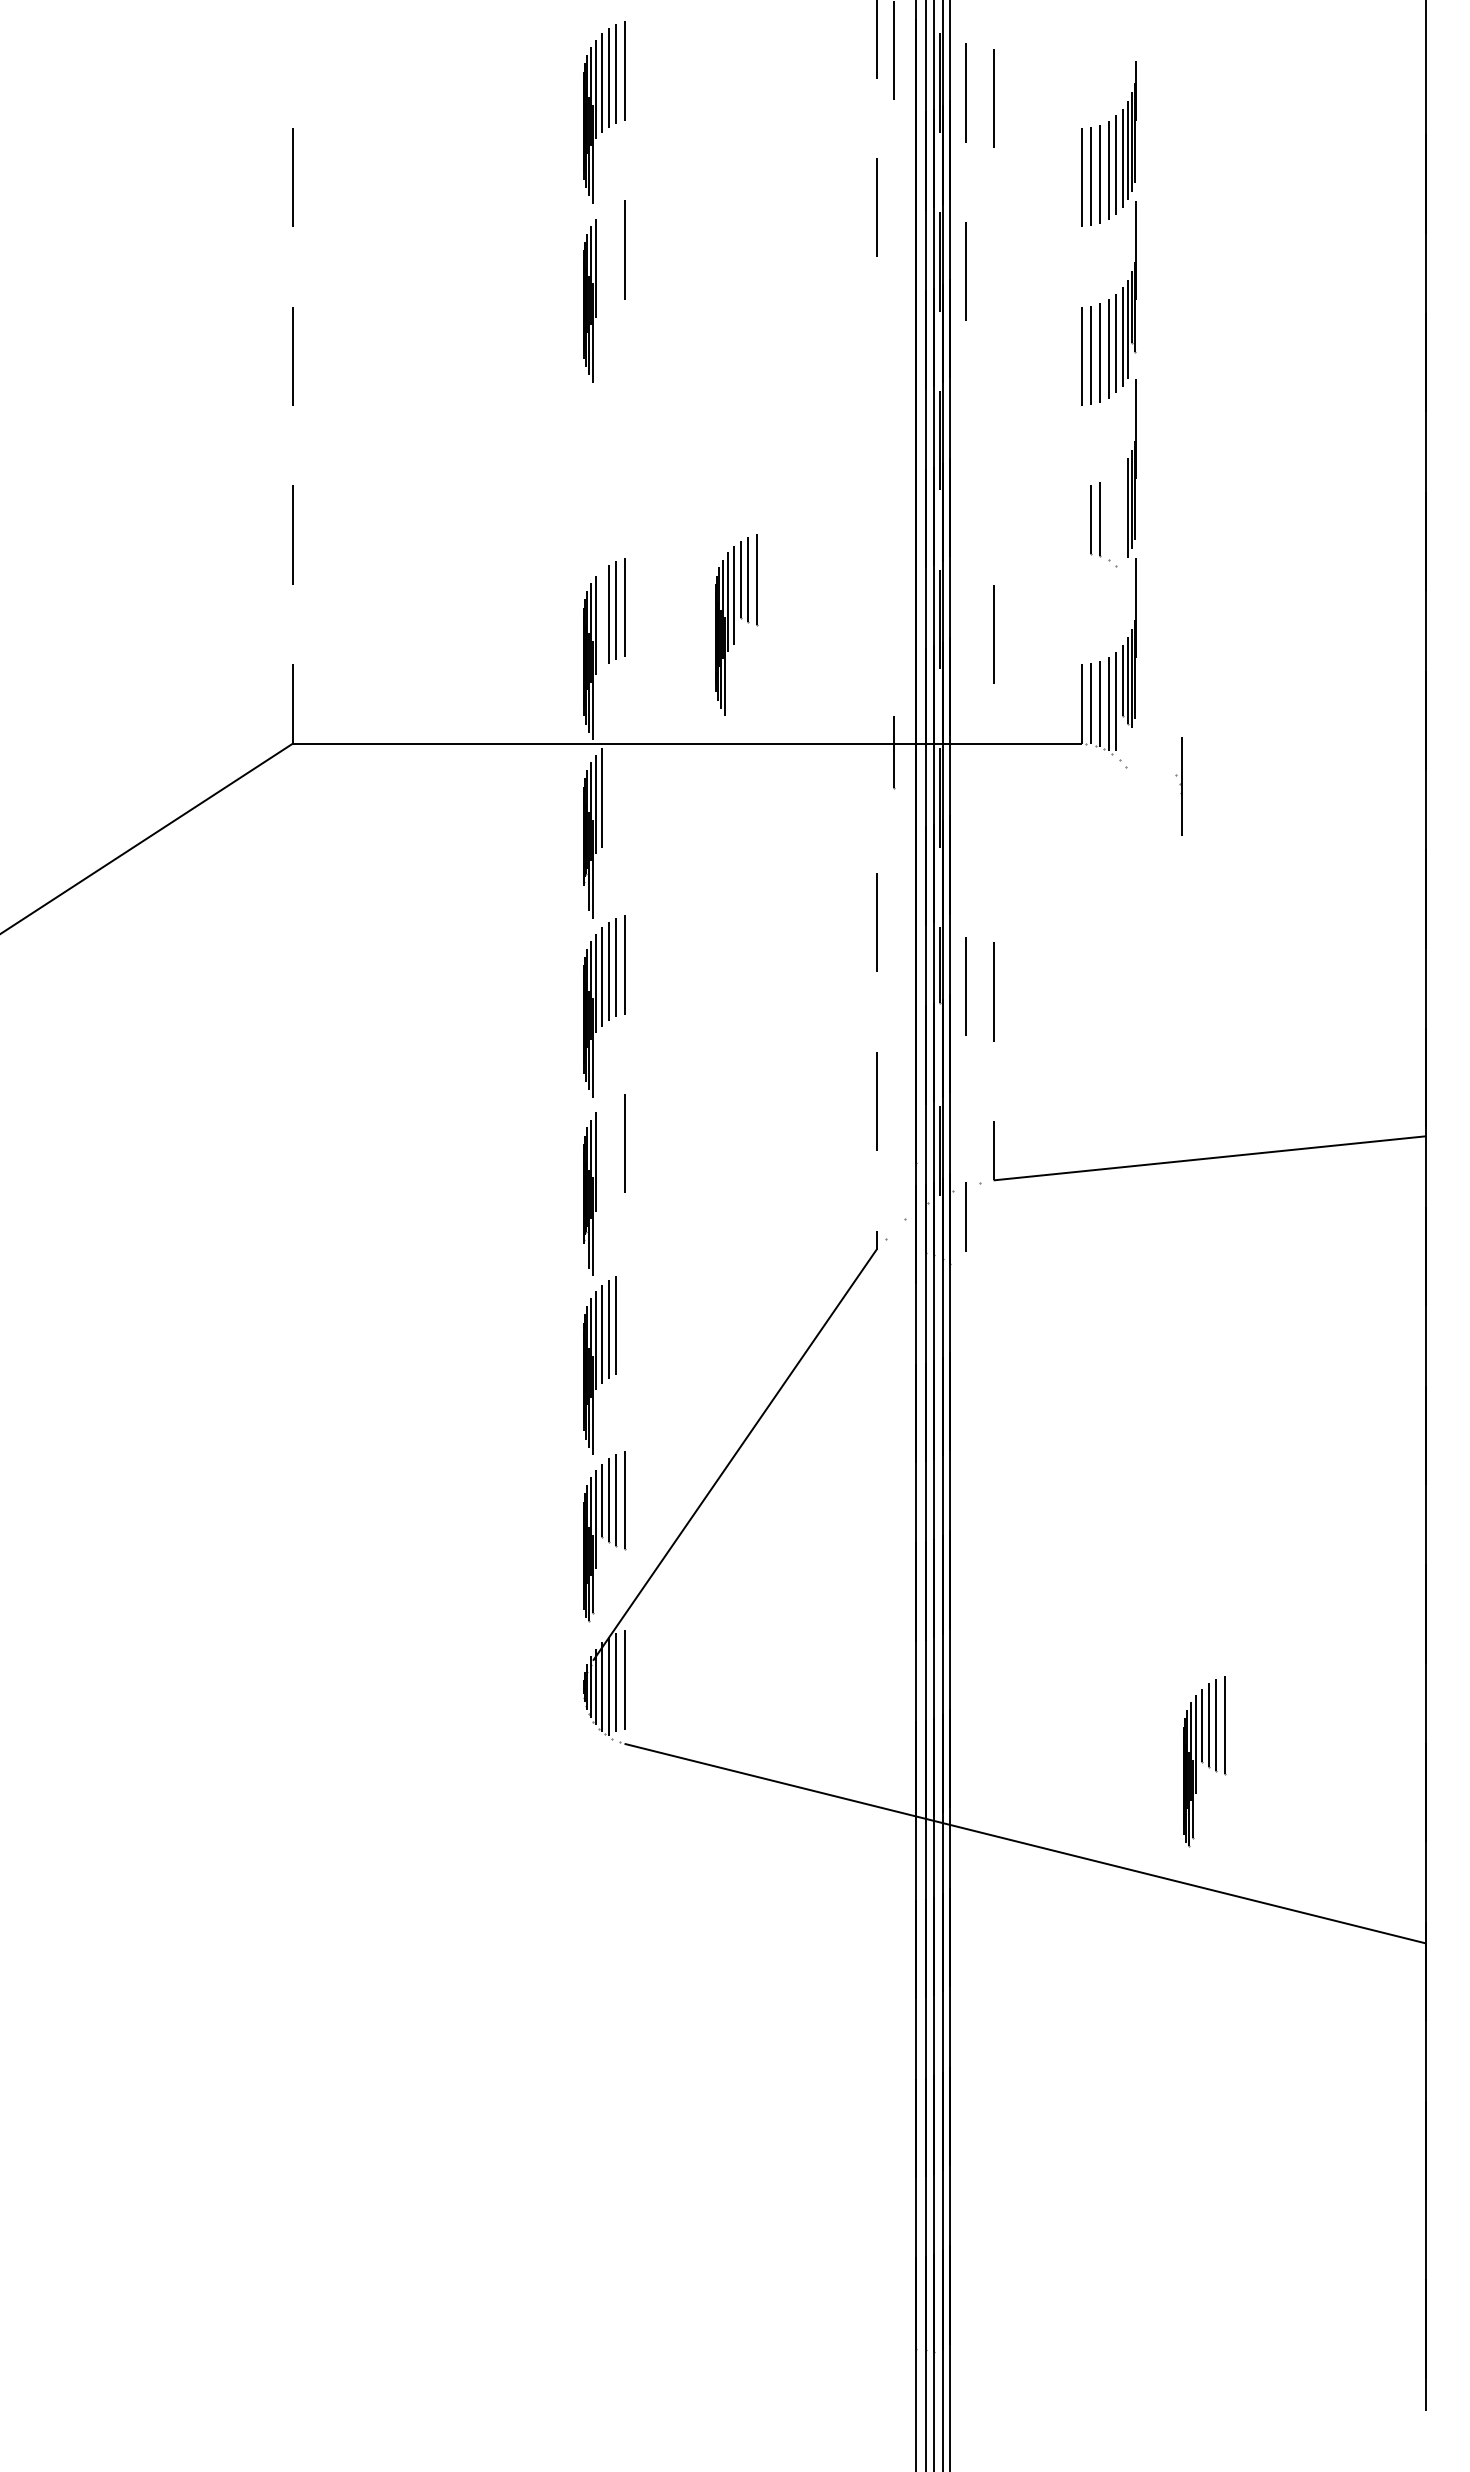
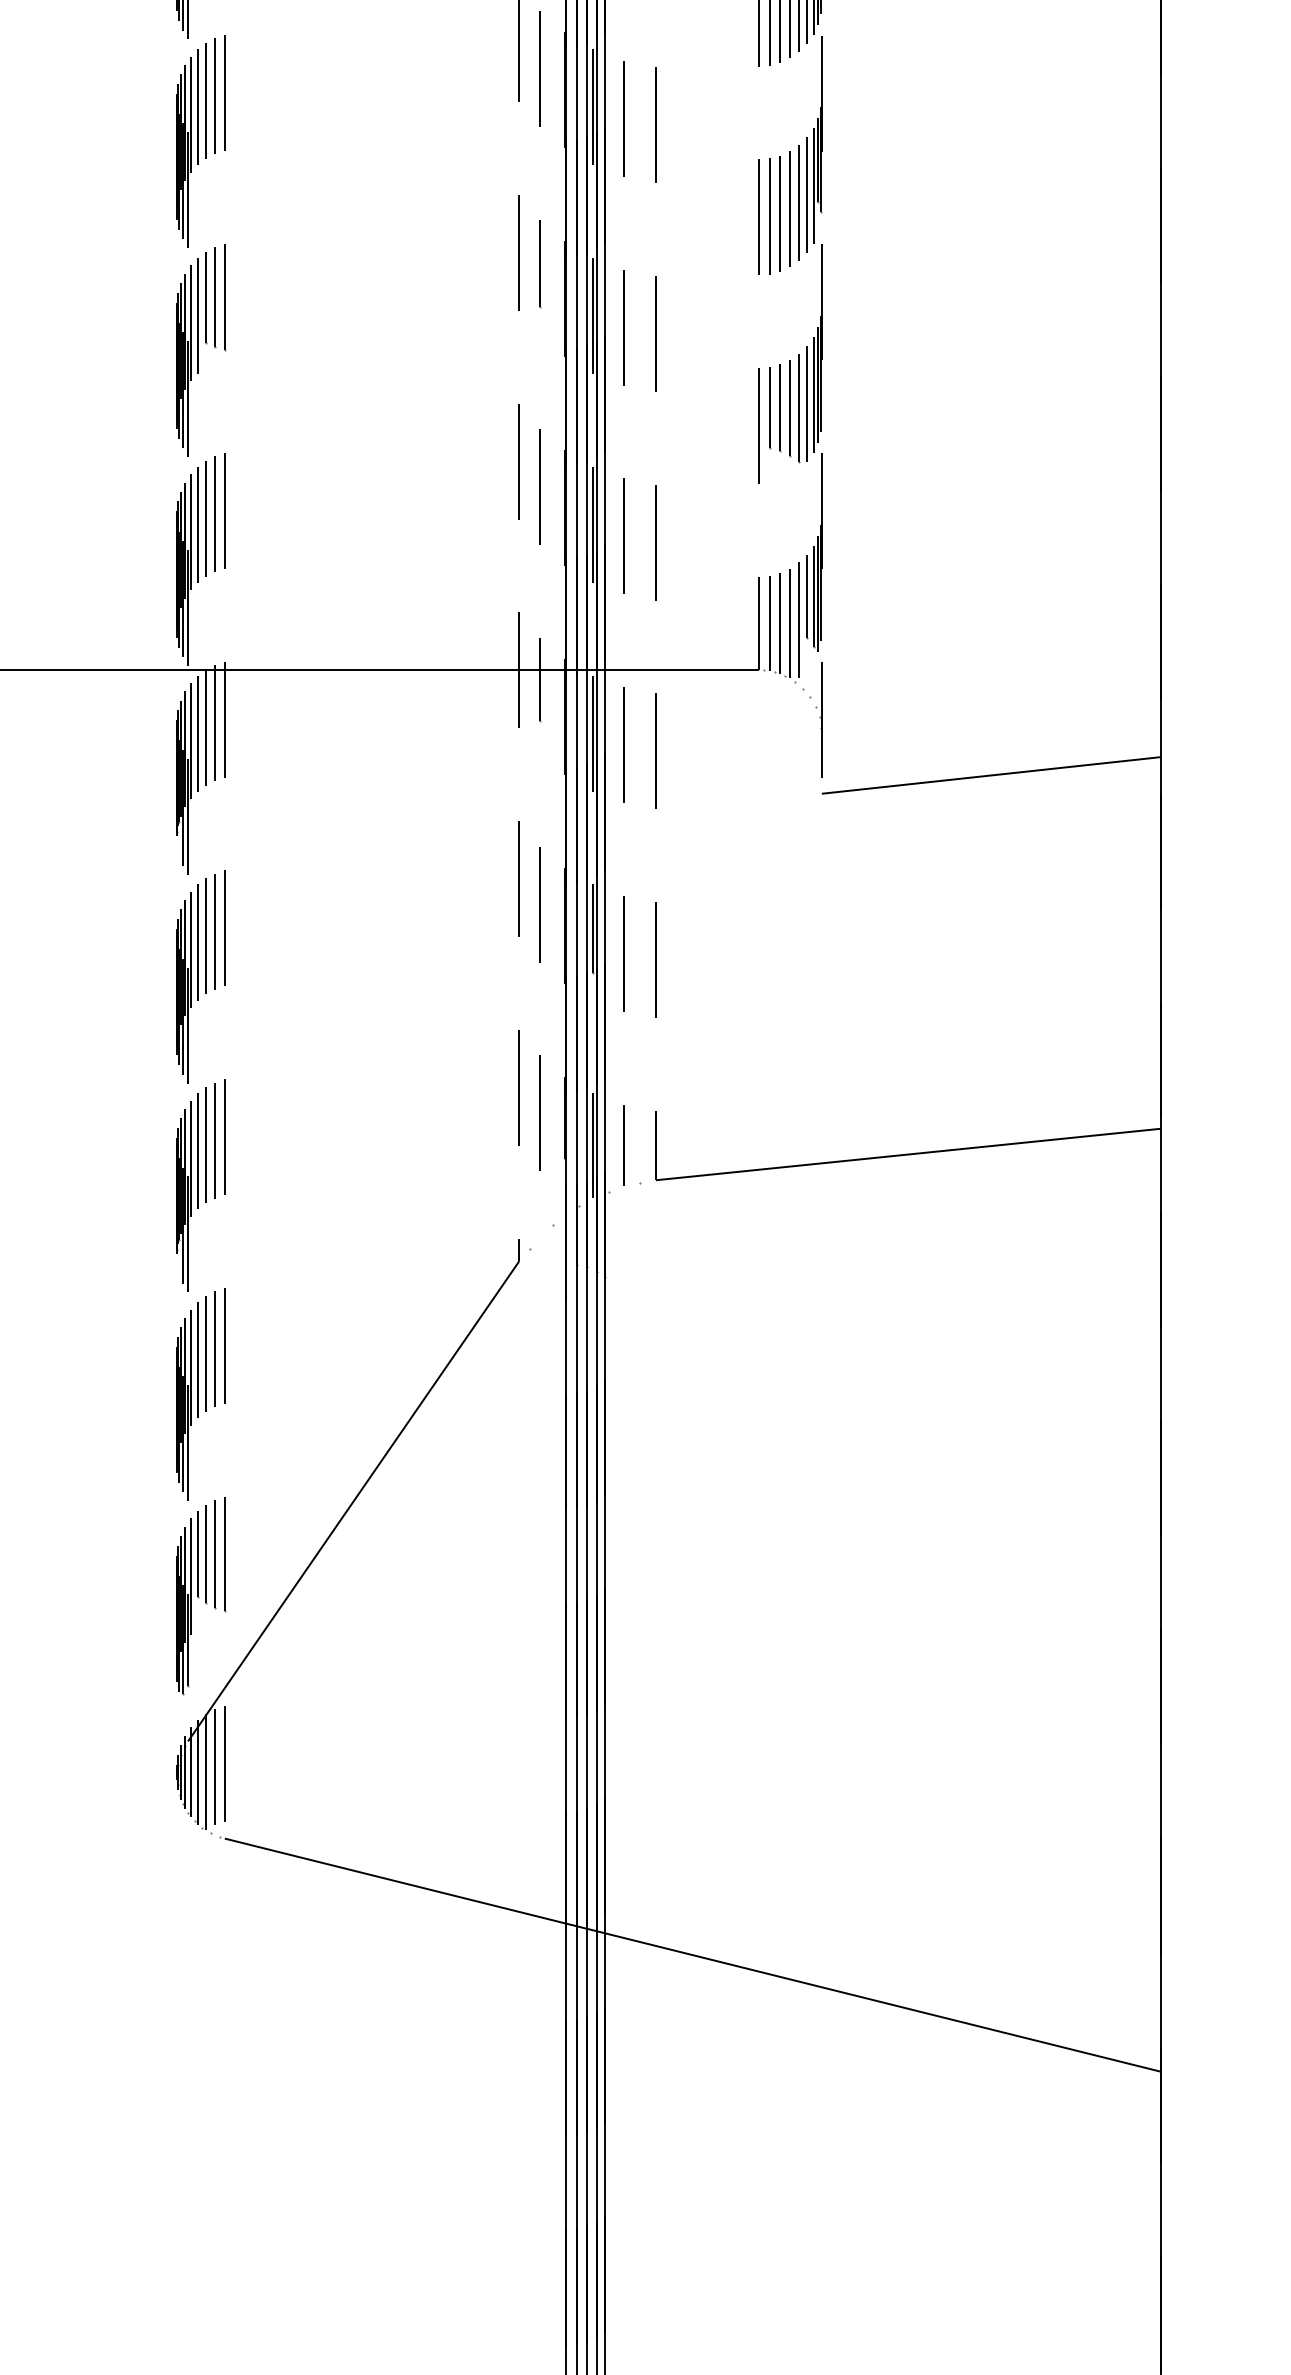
line: (894, 229) -> (540, 69), added
line: (616, 252) -> (215, 96), added
line: (608, 256) -> (206, 100), added
line: (601, 261) -> (197, 106), added
line: (993, 276) -> (655, 124), added
line: (876, 386) -> (519, 252), added
line: (894, 396) -> (540, 264), added
line: (966, 450) -> (624, 327), added
line: (993, 455) -> (655, 333), added
line: (1122, 515) -> (806, 403), added
line: (1116, 518) -> (799, 406), added
line: (1108, 519) -> (790, 408), added
line: (1081, 534) -> (758, 425), added
line: (876, 565) -> (519, 461), added
line: (894, 586) -> (540, 486), added
line: (601, 619) -> (197, 524), added
part: (736, 624) -> (201, 349), moved
line: (966, 628) -> (624, 535), added
line: (876, 743) -> (519, 669), added
line: (624, 785) -> (224, 718), added
part: (1178, 786) -> (818, 720), moved
line: (616, 788) -> (215, 722), added
line: (608, 792) -> (206, 727), added
line: (966, 807) -> (624, 744), added
line: (993, 813) -> (655, 751), added
line: (1280, 833) -> (991, 774), added
line: (894, 944) -> (540, 904), added
line: (894, 1122) -> (540, 1112), added
line: (616, 1146) -> (215, 1140), added
line: (608, 1150) -> (206, 1145), added
line: (601, 1155) -> (197, 1151), added
line: (965, 1216) -> (623, 1145), moved
line: (624, 1322) -> (224, 1346), added
part: (1204, 1761) -> (902, 1859), removed

